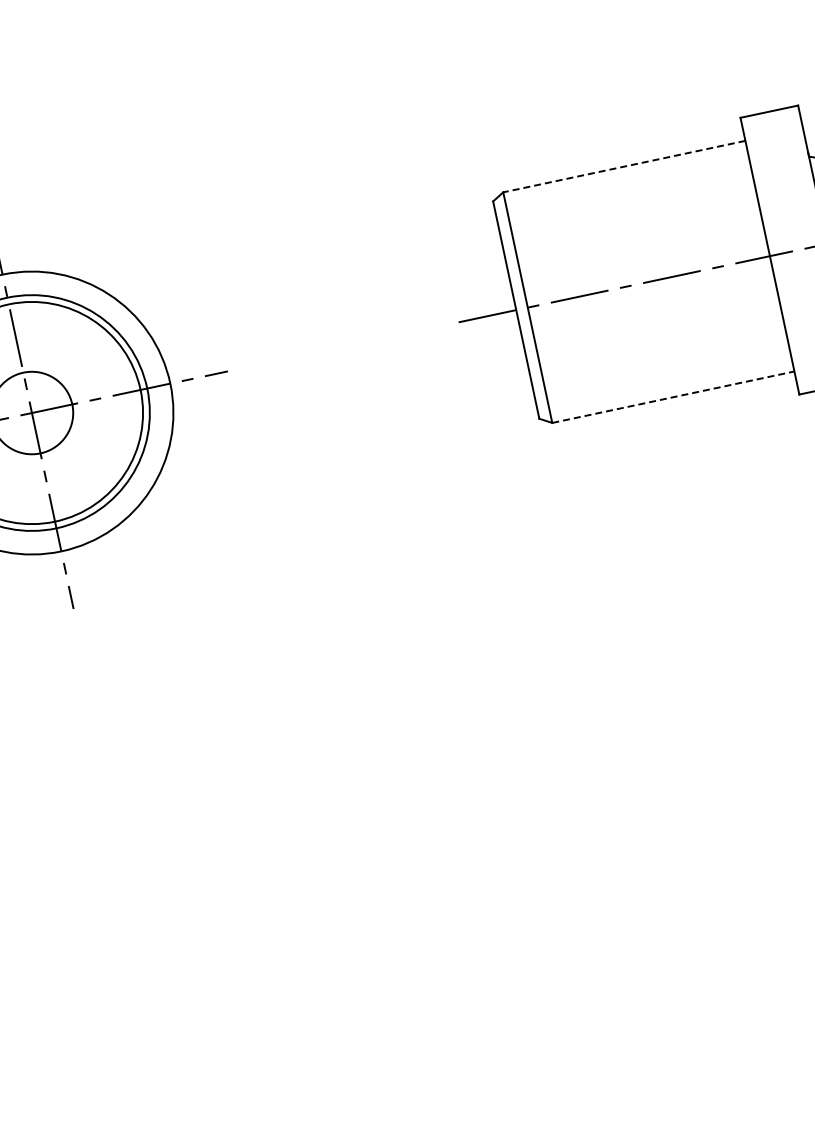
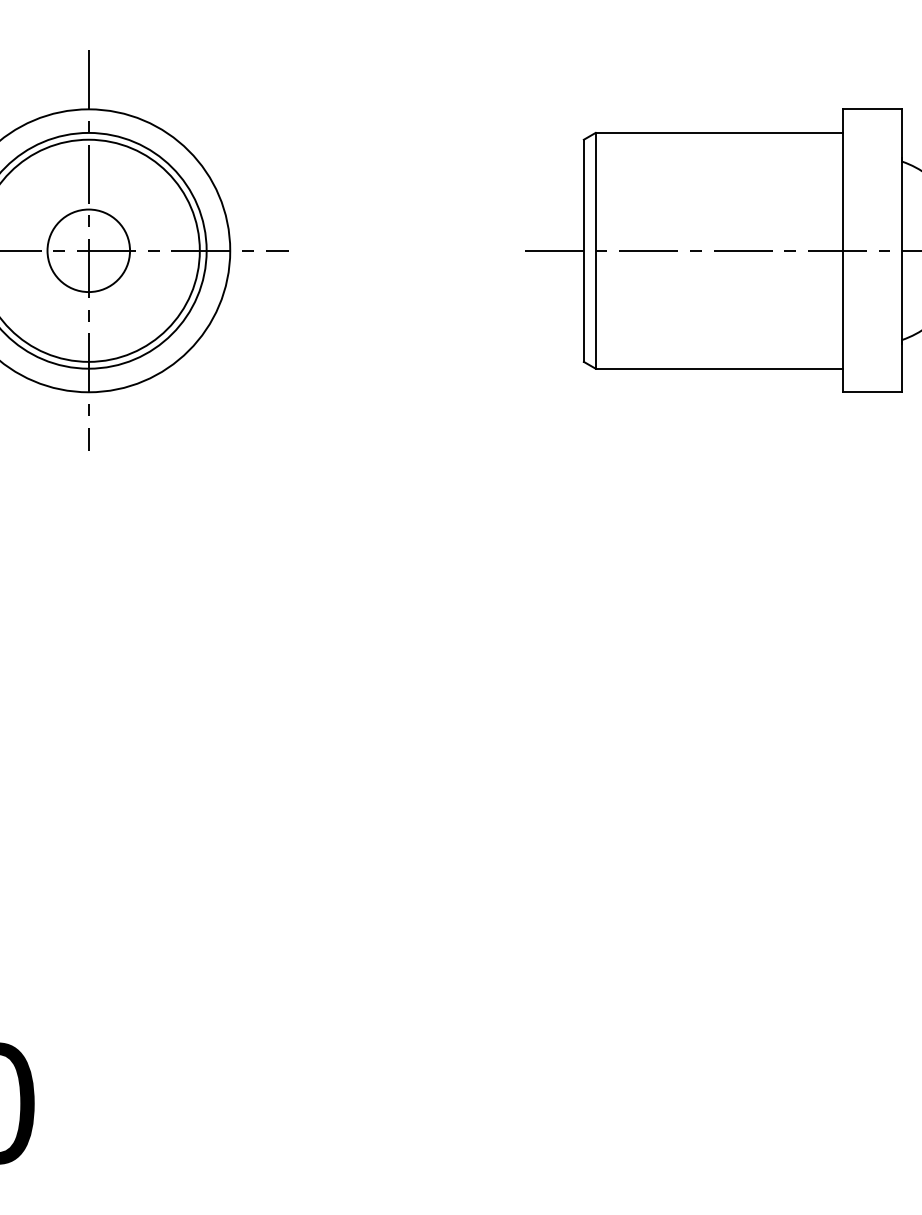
line: (624, 166) -> (719, 132), dashed -> solid
line: (673, 397) -> (719, 368), dashed -> solid

